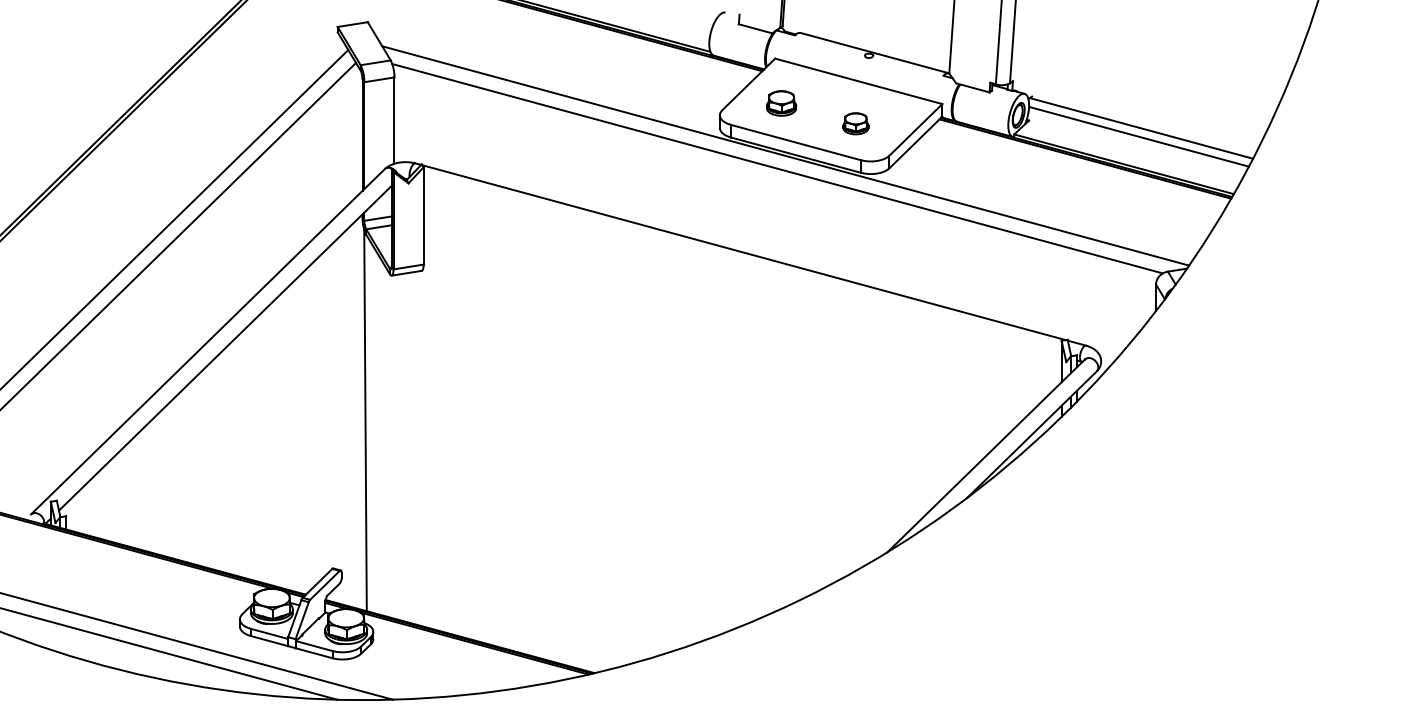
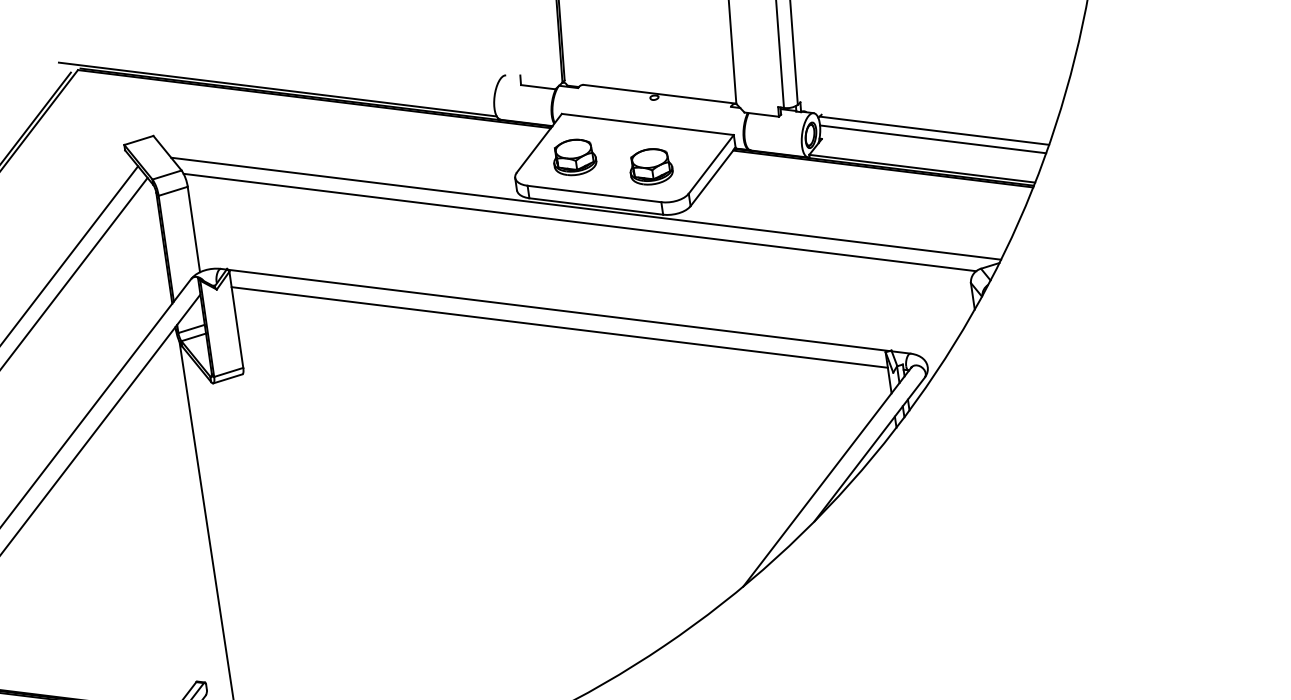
part: (781, 103) -> (574, 157), size x1.43
part: (855, 123) -> (650, 166), size x1.67
line: (742, 269) -> (559, 327), added

